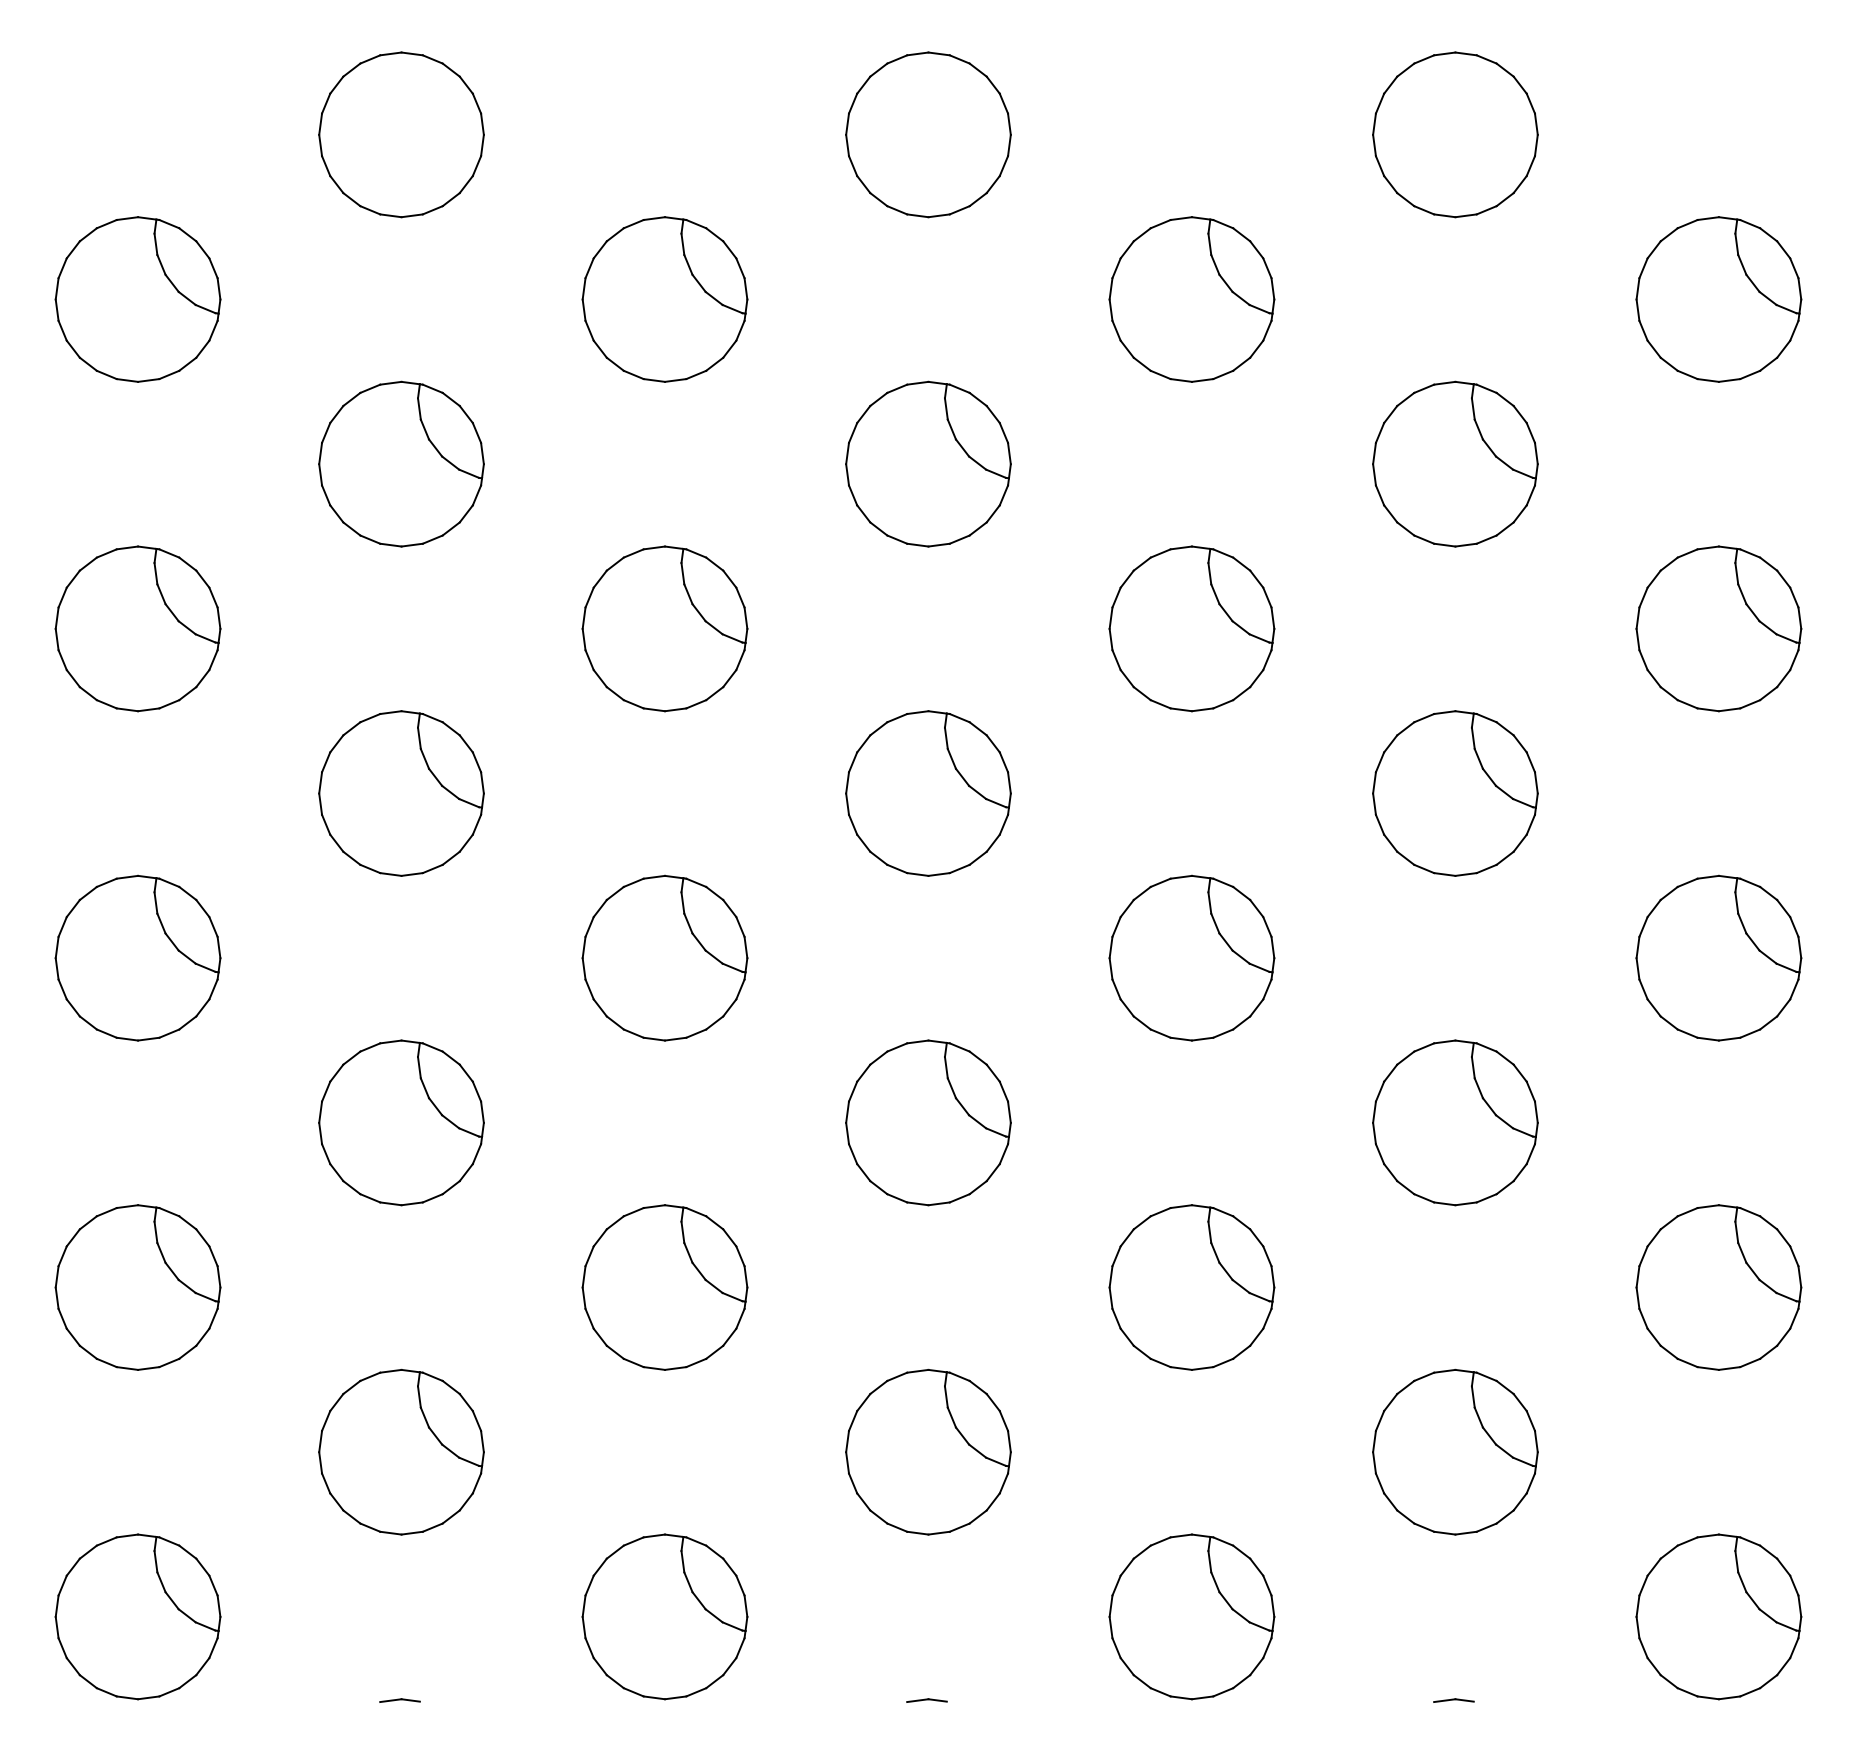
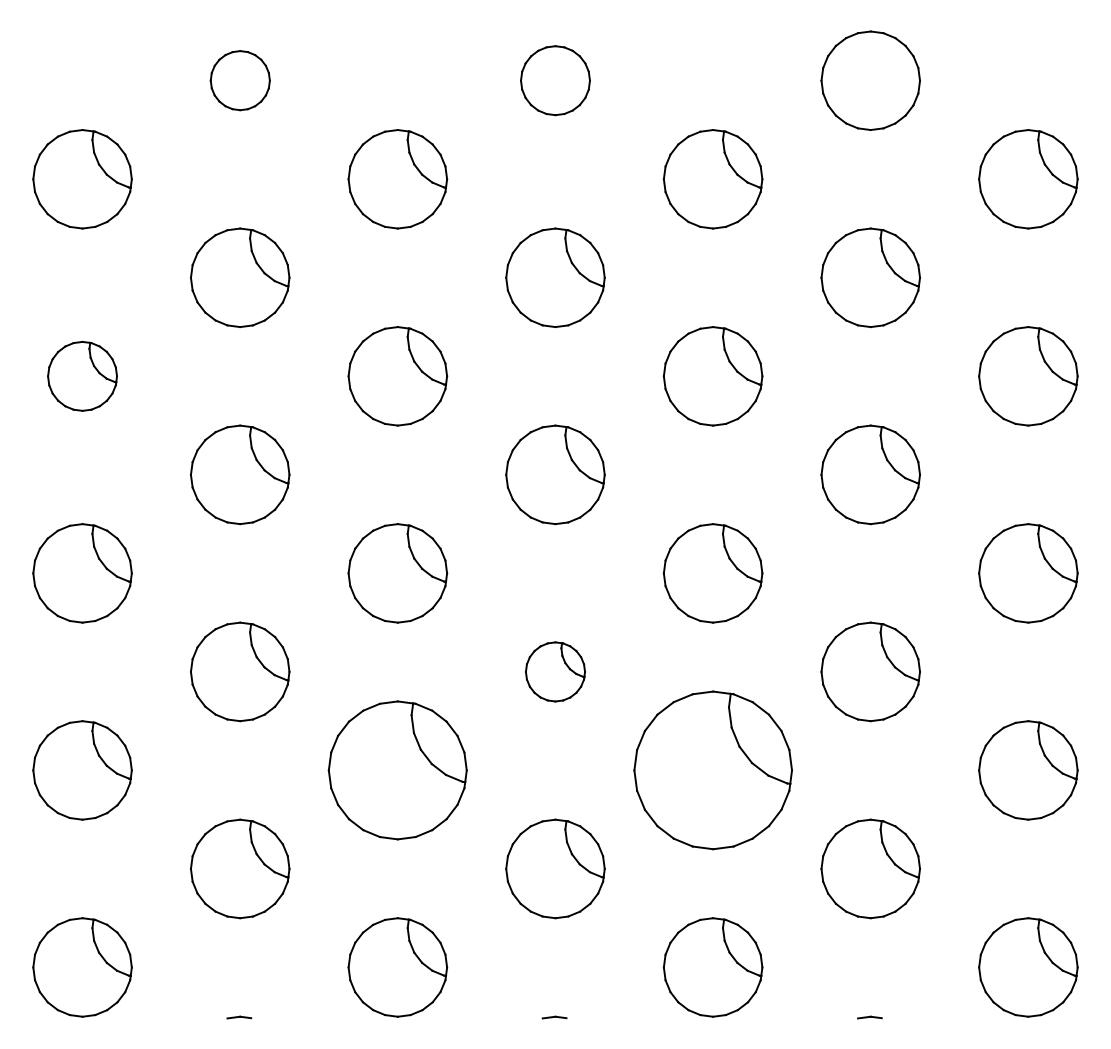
part: (402, 134) -> (240, 80), size x0.6
part: (928, 134) -> (555, 80), size x0.7
part: (137, 629) -> (82, 376), size x0.7
part: (928, 1122) -> (555, 671), size x0.6
part: (664, 1287) -> (397, 770), size x1.4
part: (1190, 1287) -> (712, 770), size x1.6

